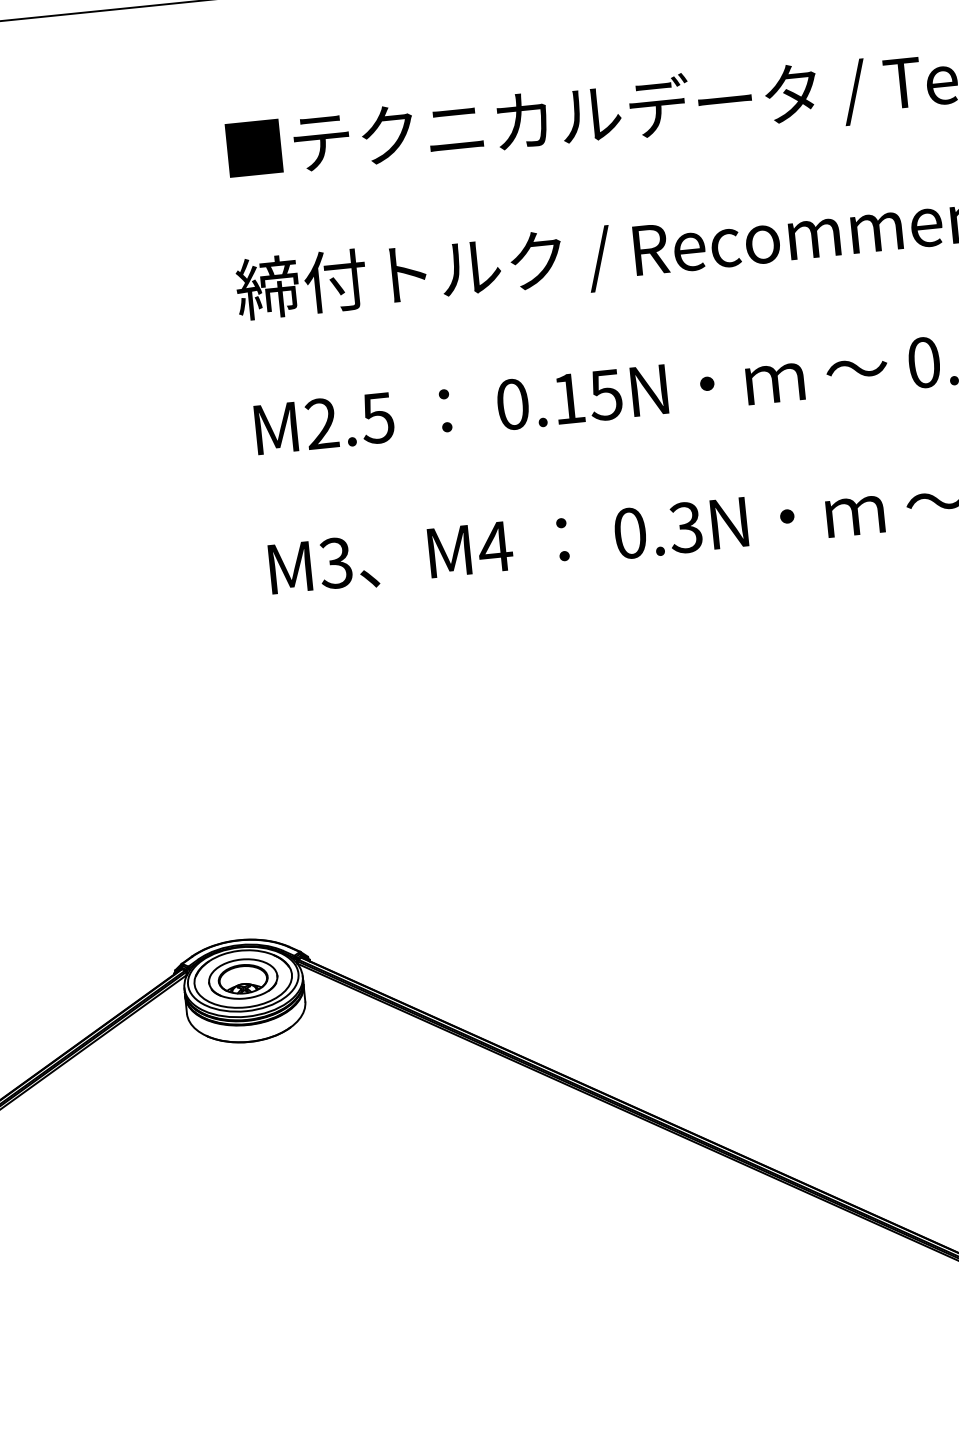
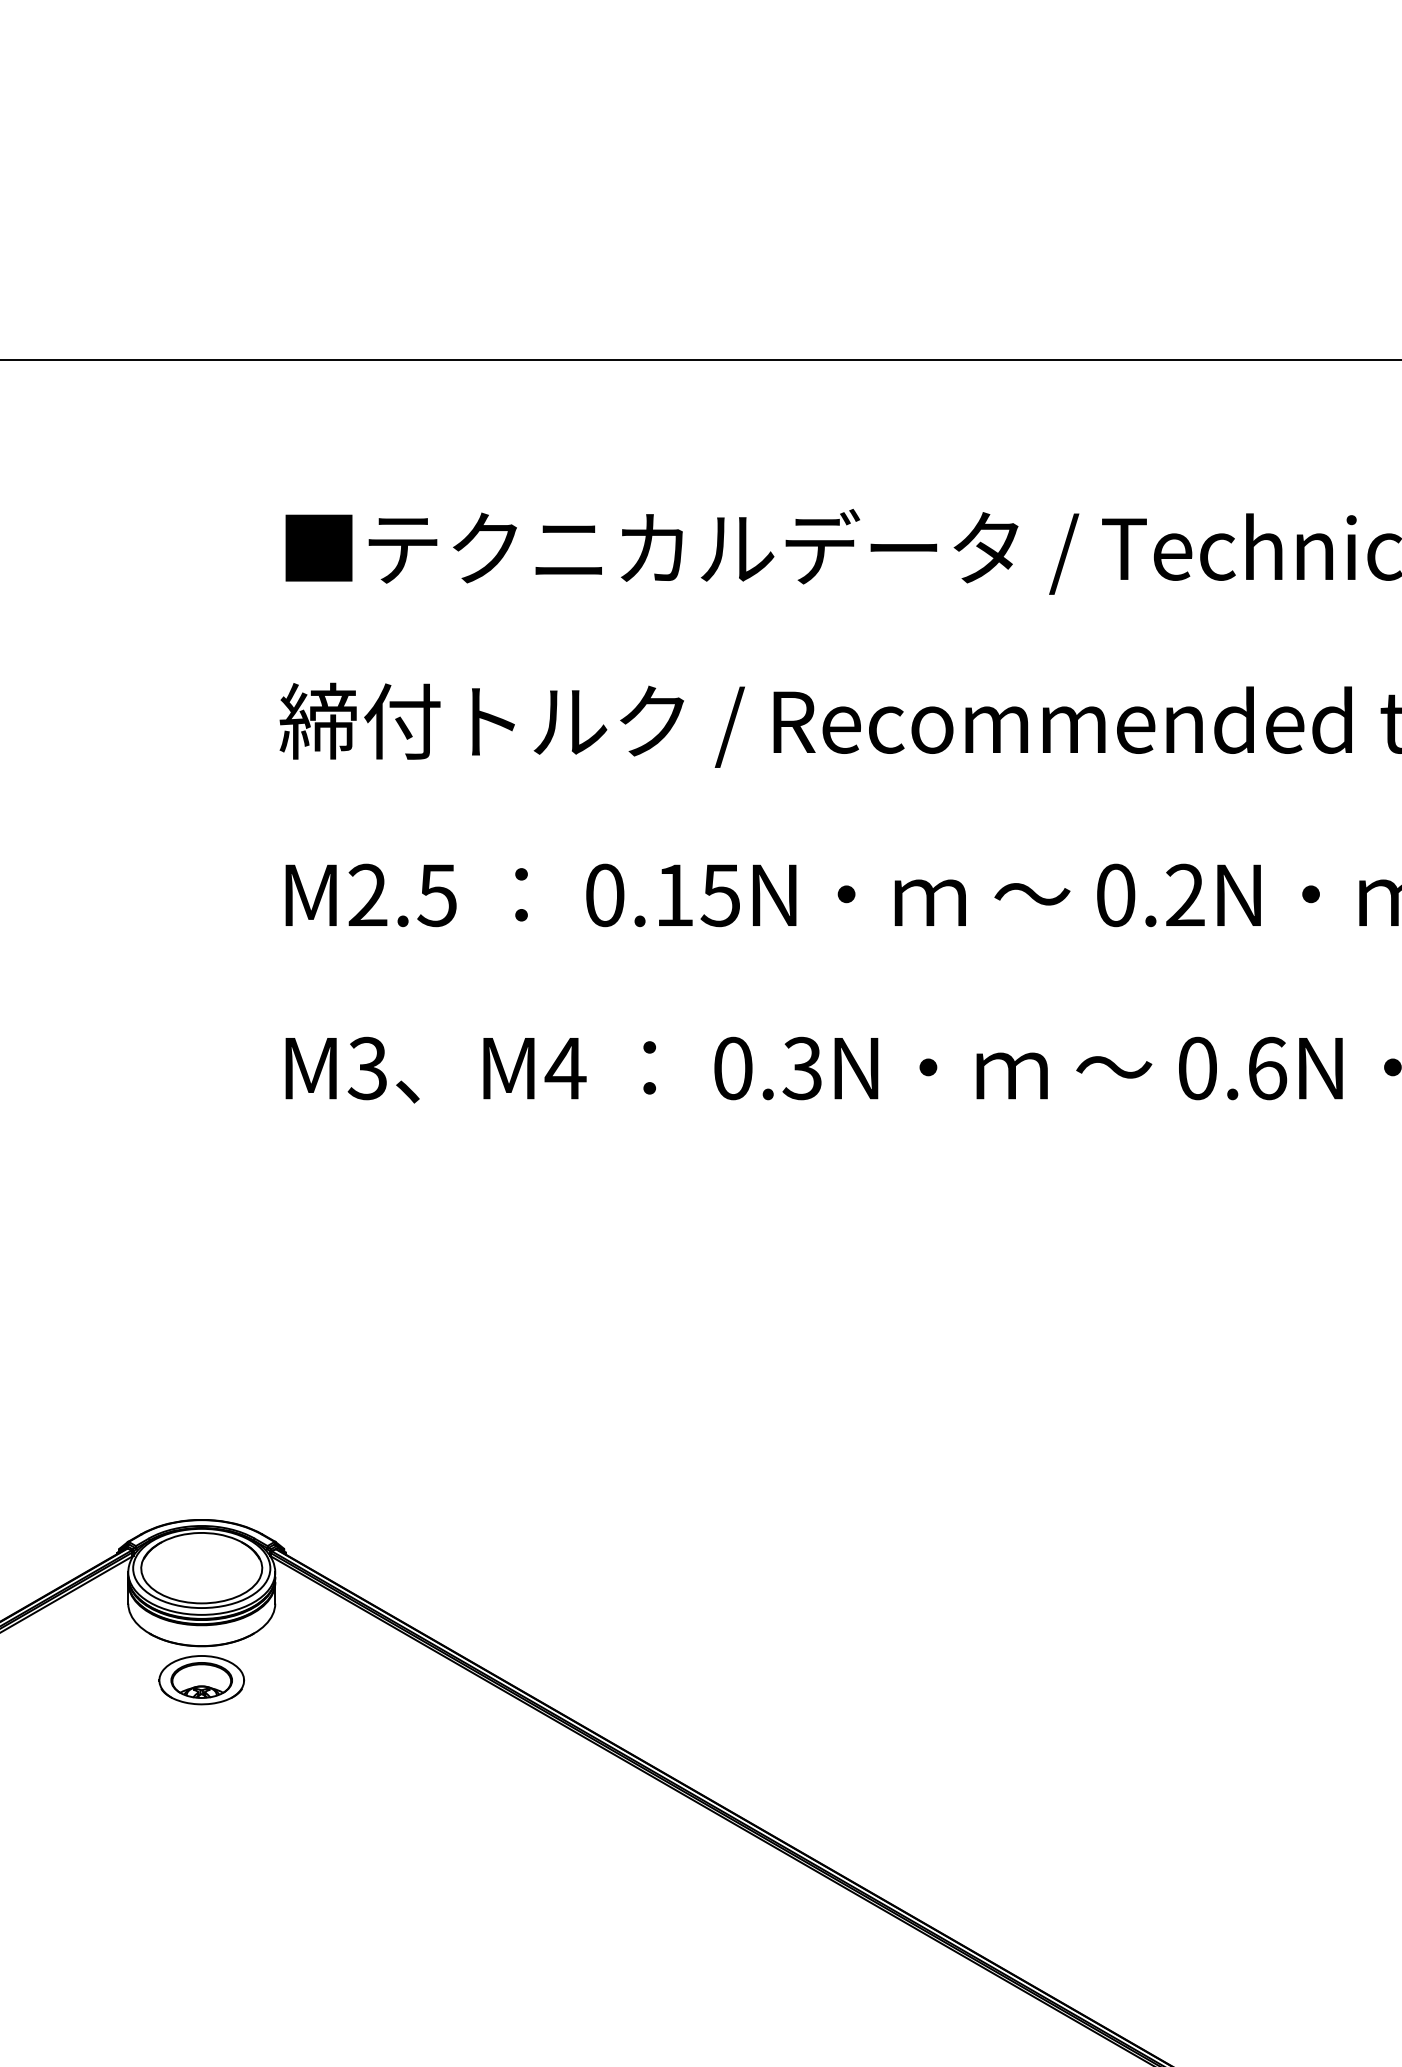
part: (243, 979) -> (201, 1680), moved

